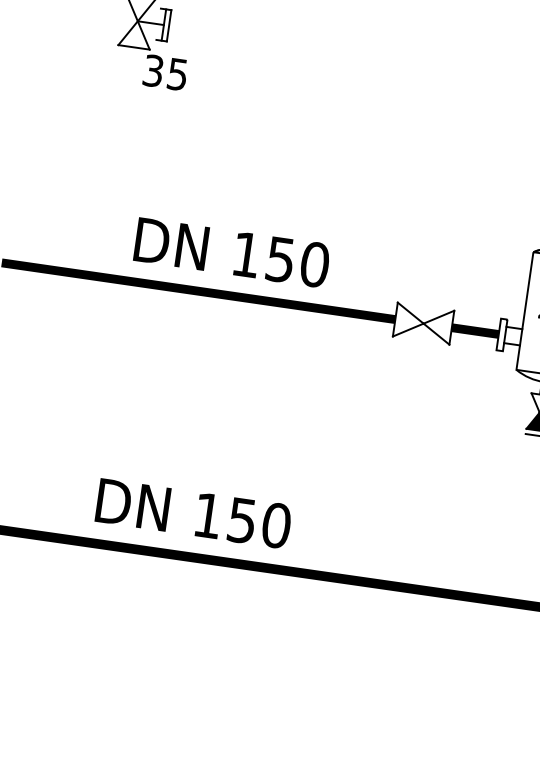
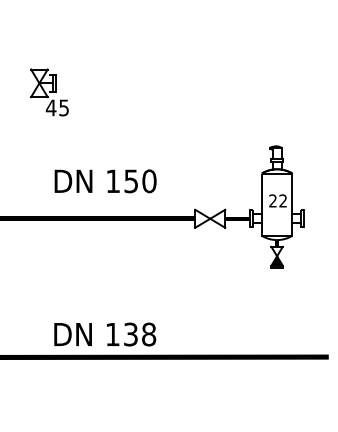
text: (152, 69) -> (50, 107), 35 -> 45
text: (231, 253) -> (105, 181), moved
text: (260, 523) -> (140, 334), 150 -> 138

